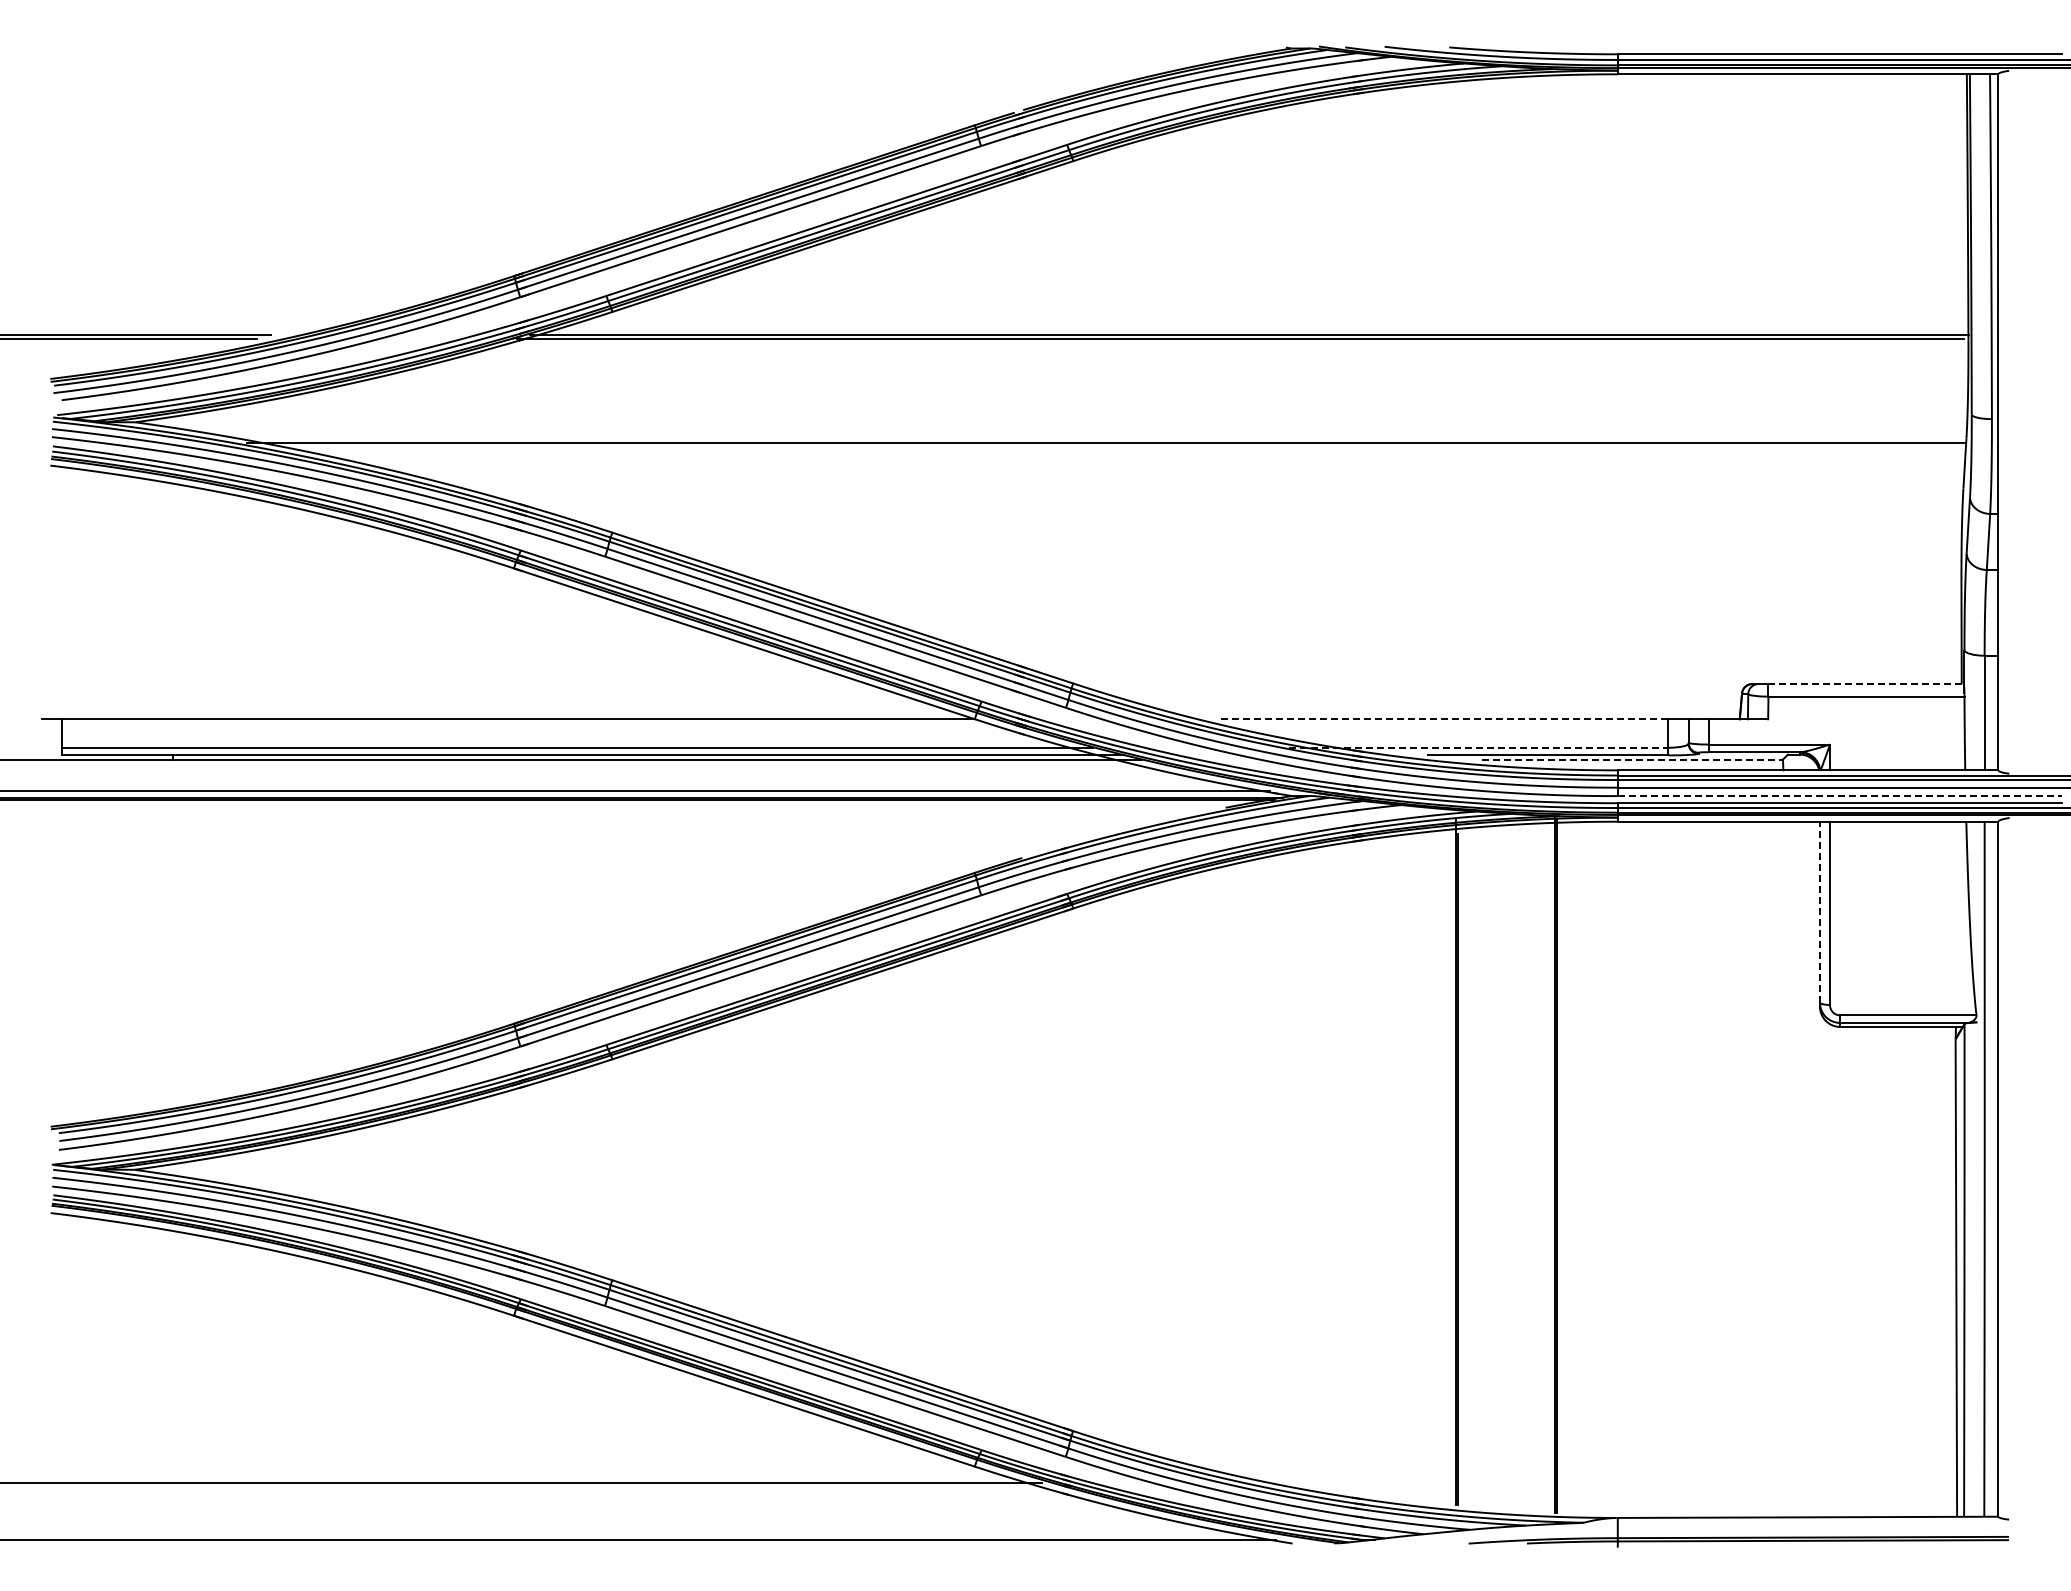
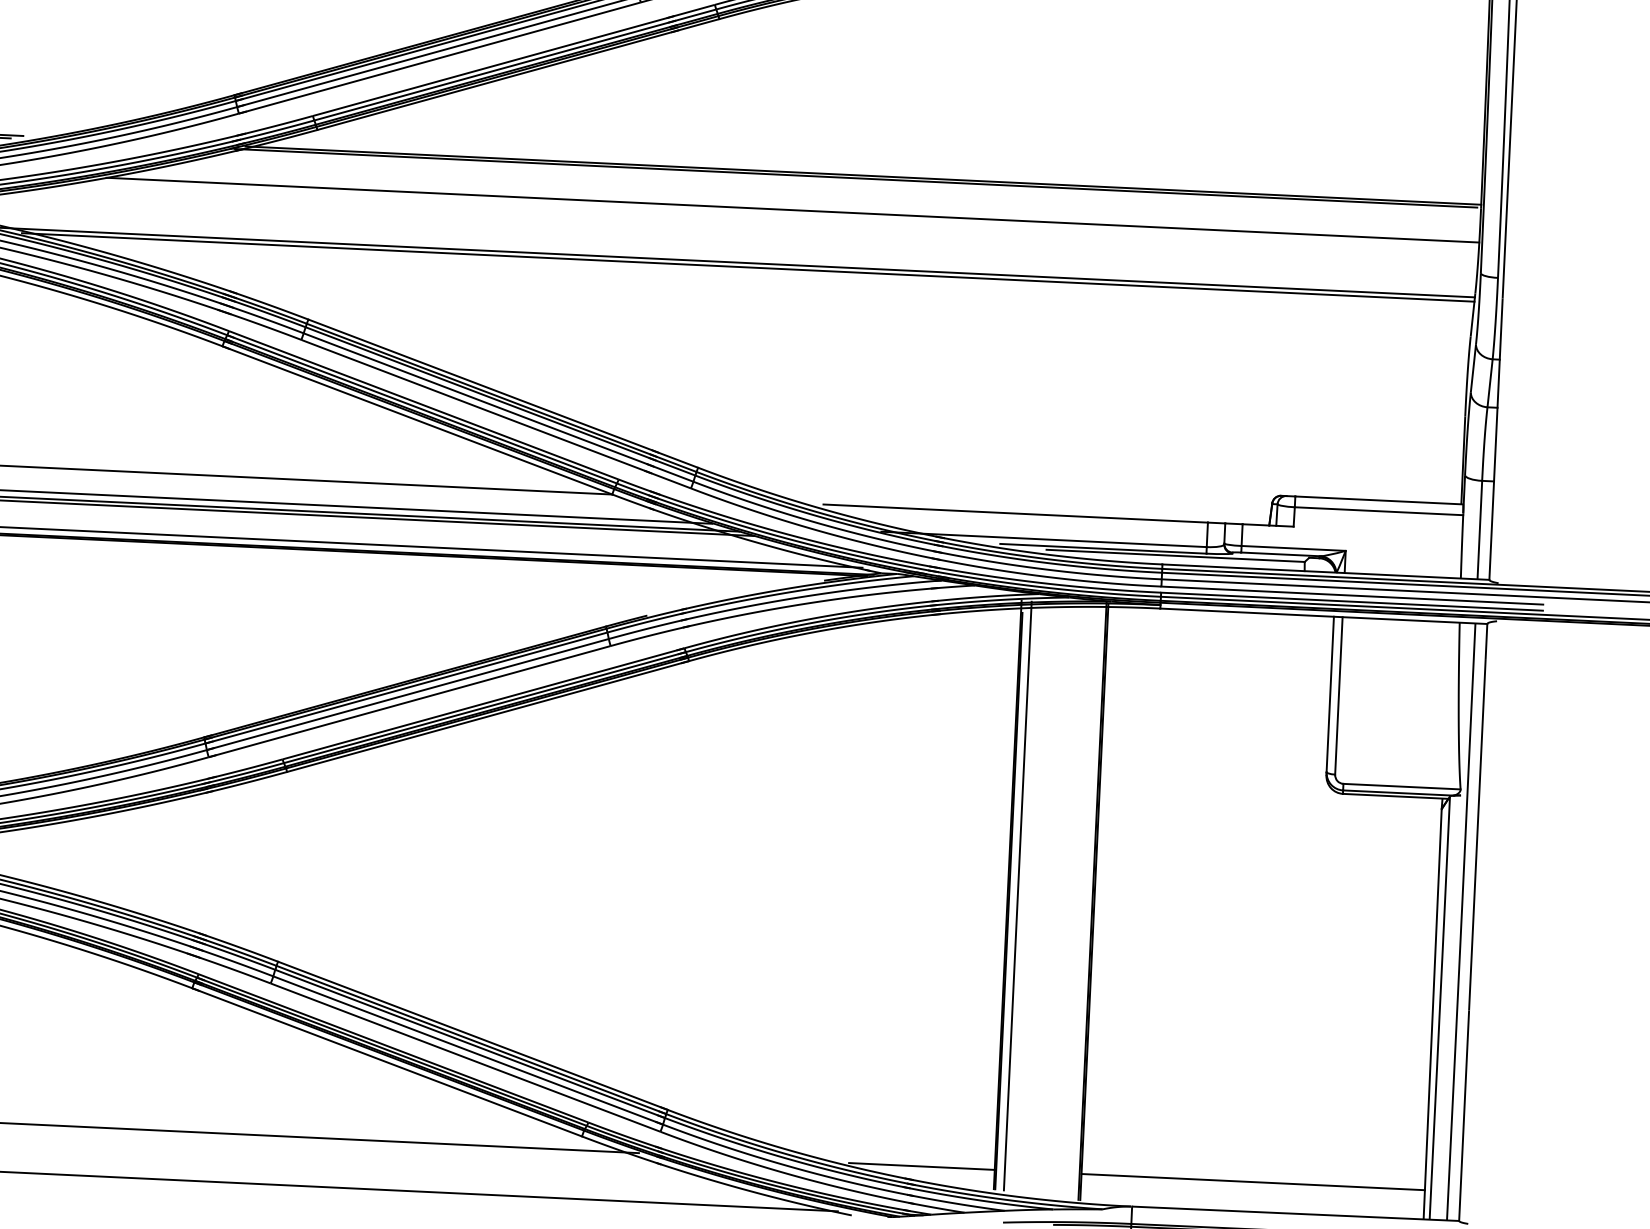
line: (1169, 379) -> (793, 210), added
line: (1119, 448) -> (747, 267), added
line: (1866, 684) -> (1379, 500), dashed -> solid
line: (1444, 719) -> (1015, 513), dashed -> solid
line: (1479, 747) -> (1044, 539), dashed -> solid
line: (1633, 759) -> (1176, 555), dashed -> solid
line: (1840, 796) -> (1352, 595), dashed -> solid
line: (1819, 911) -> (1329, 693), dashed -> solid
line: (1467, 1163) -> (1017, 896), added
line: (1371, 1482) -> (922, 1166), added
line: (1757, 1482) -> (1253, 1181), added

